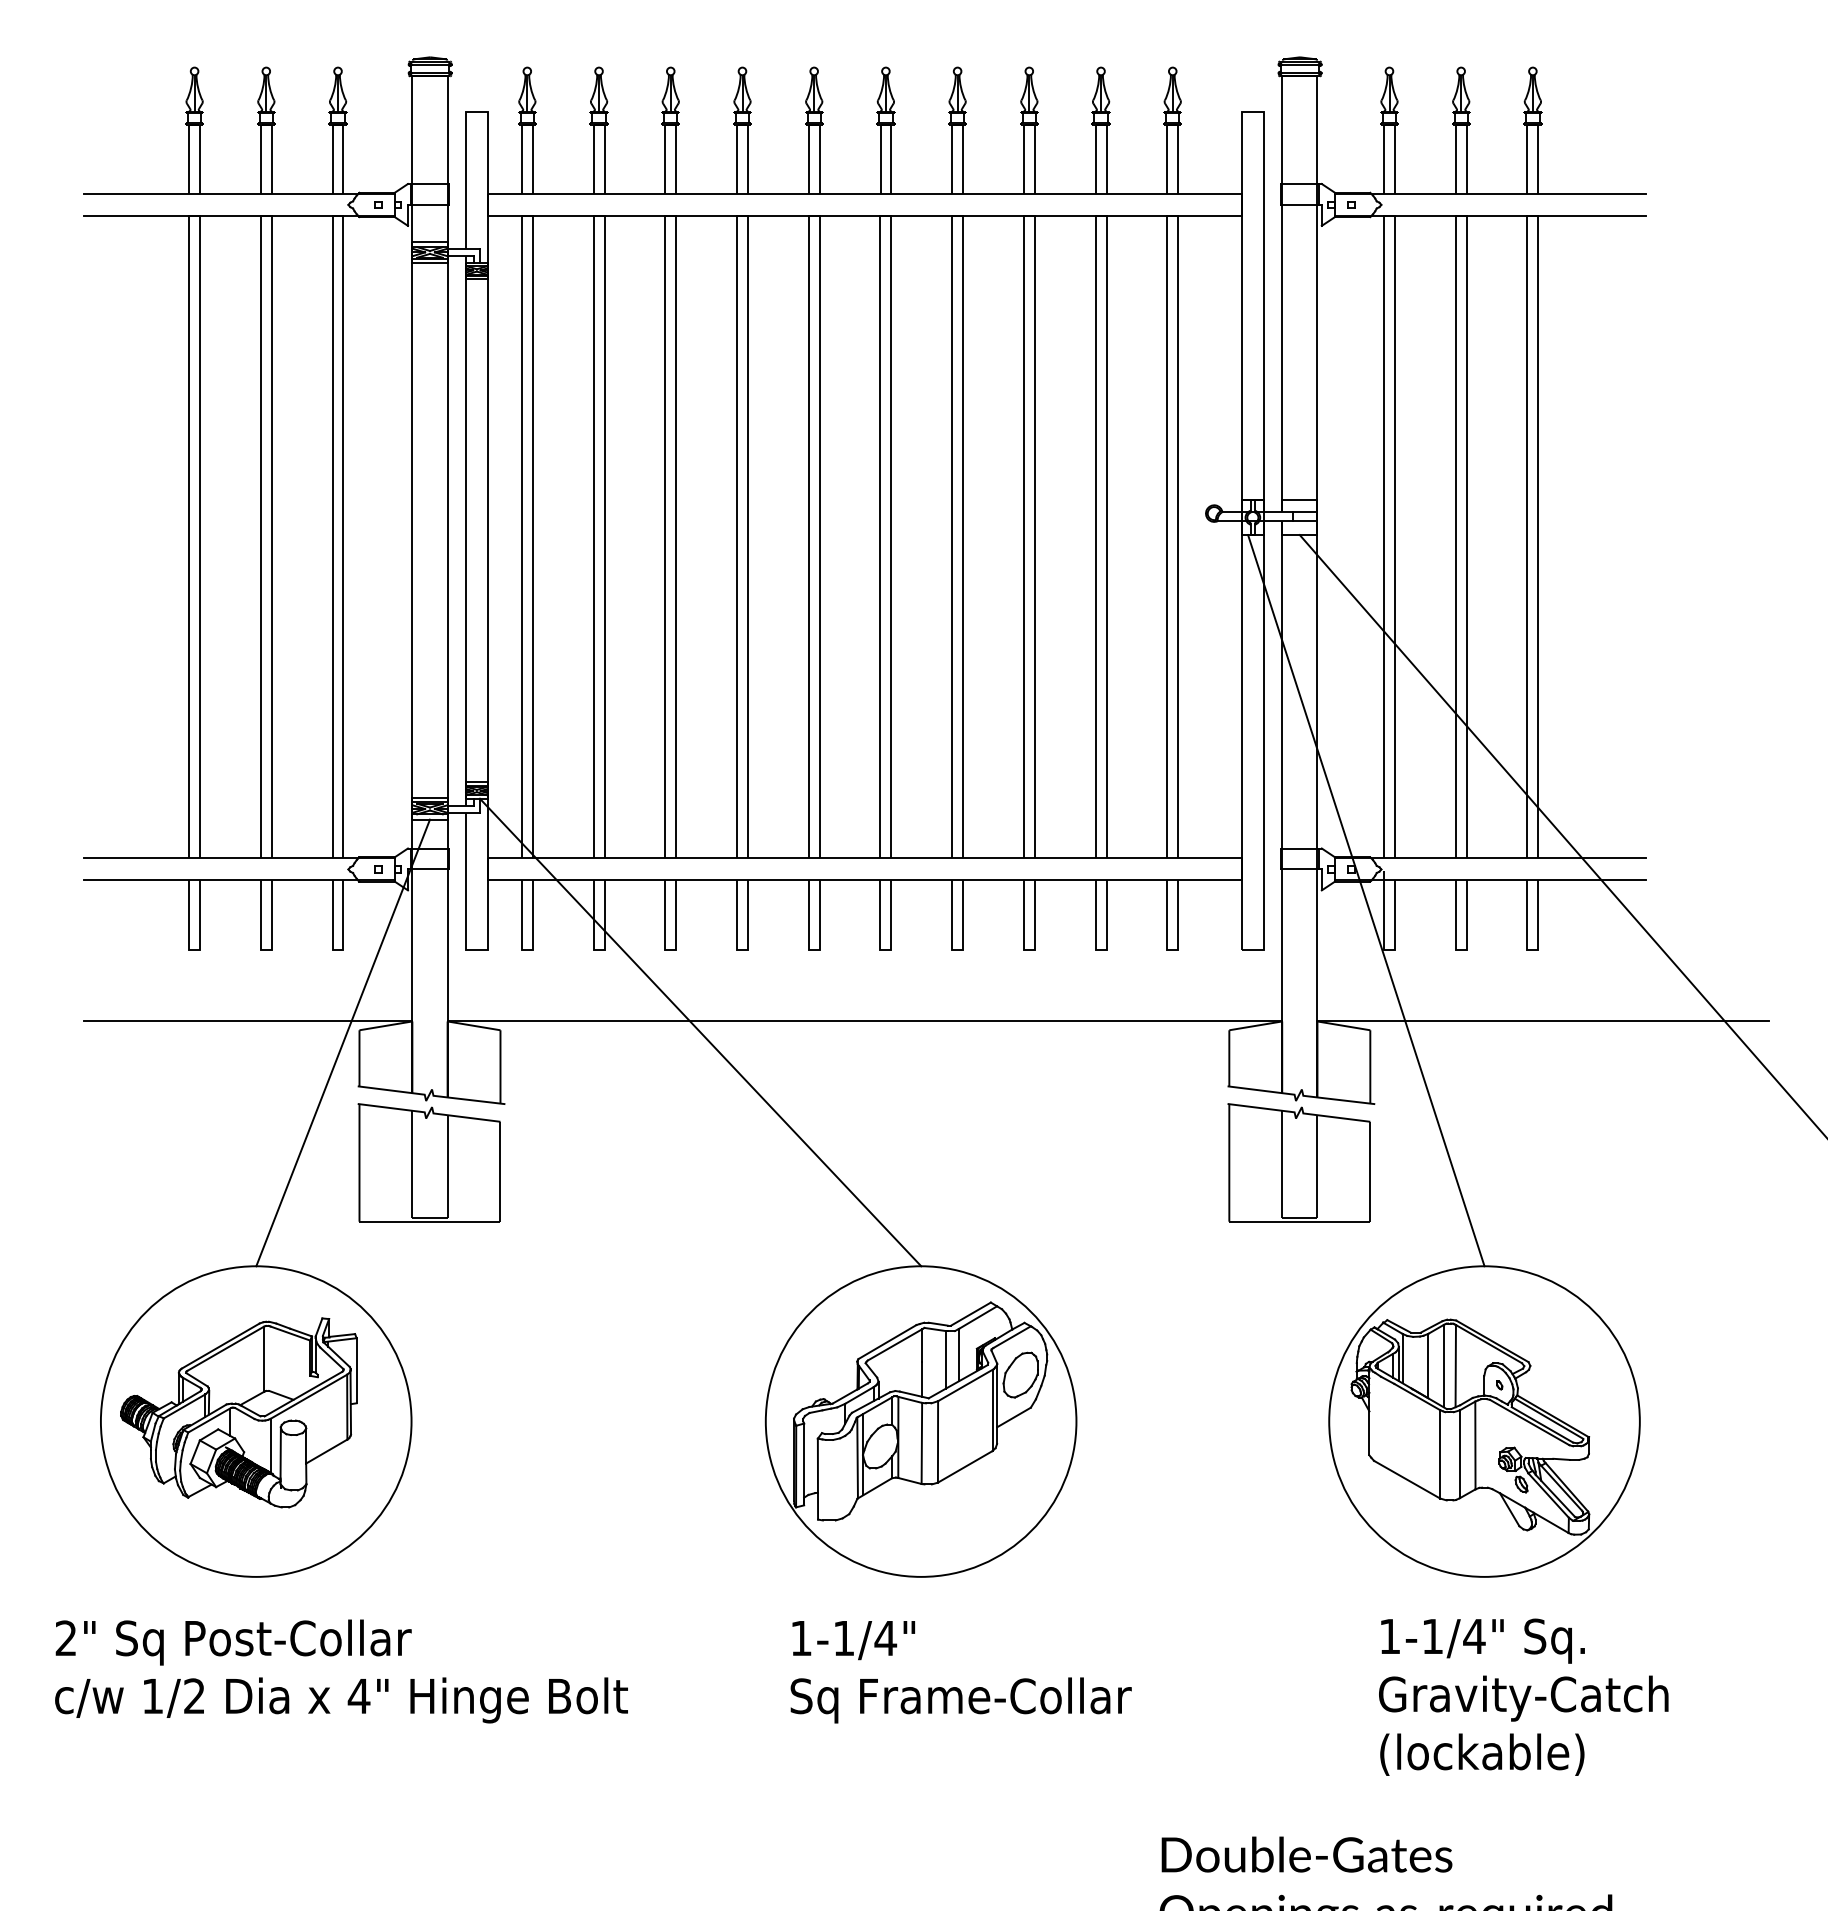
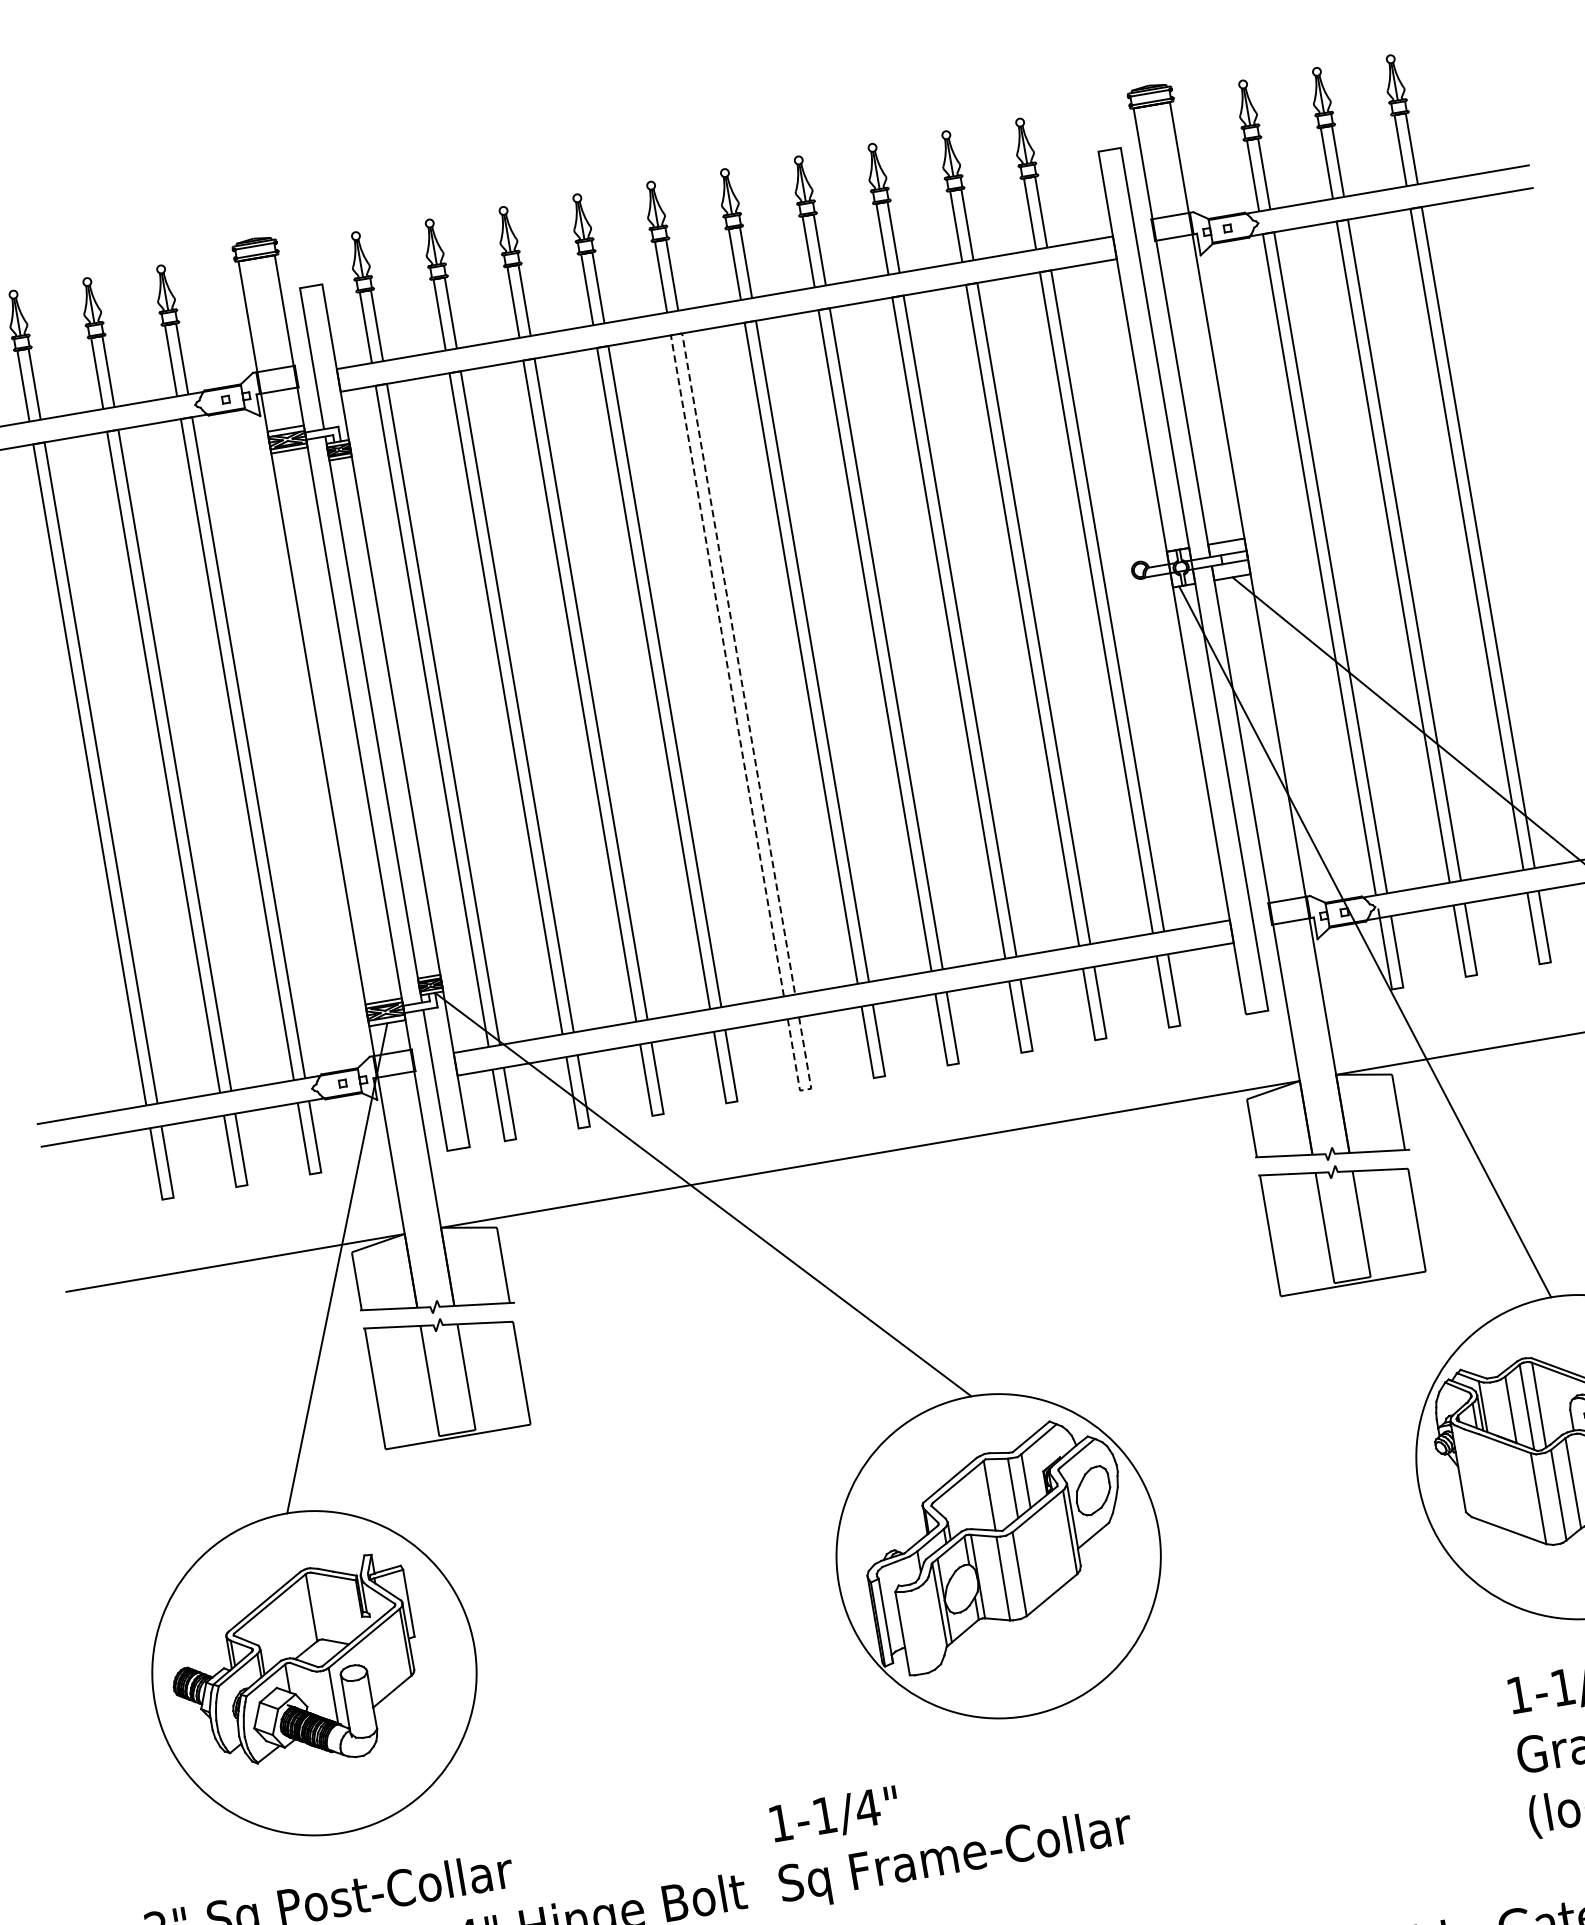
line: (814, 215) -> (676, 333), solid -> dashed
line: (813, 949) -> (804, 1089), solid -> dashed
text: (960, 1672) -> (950, 1830), moved

